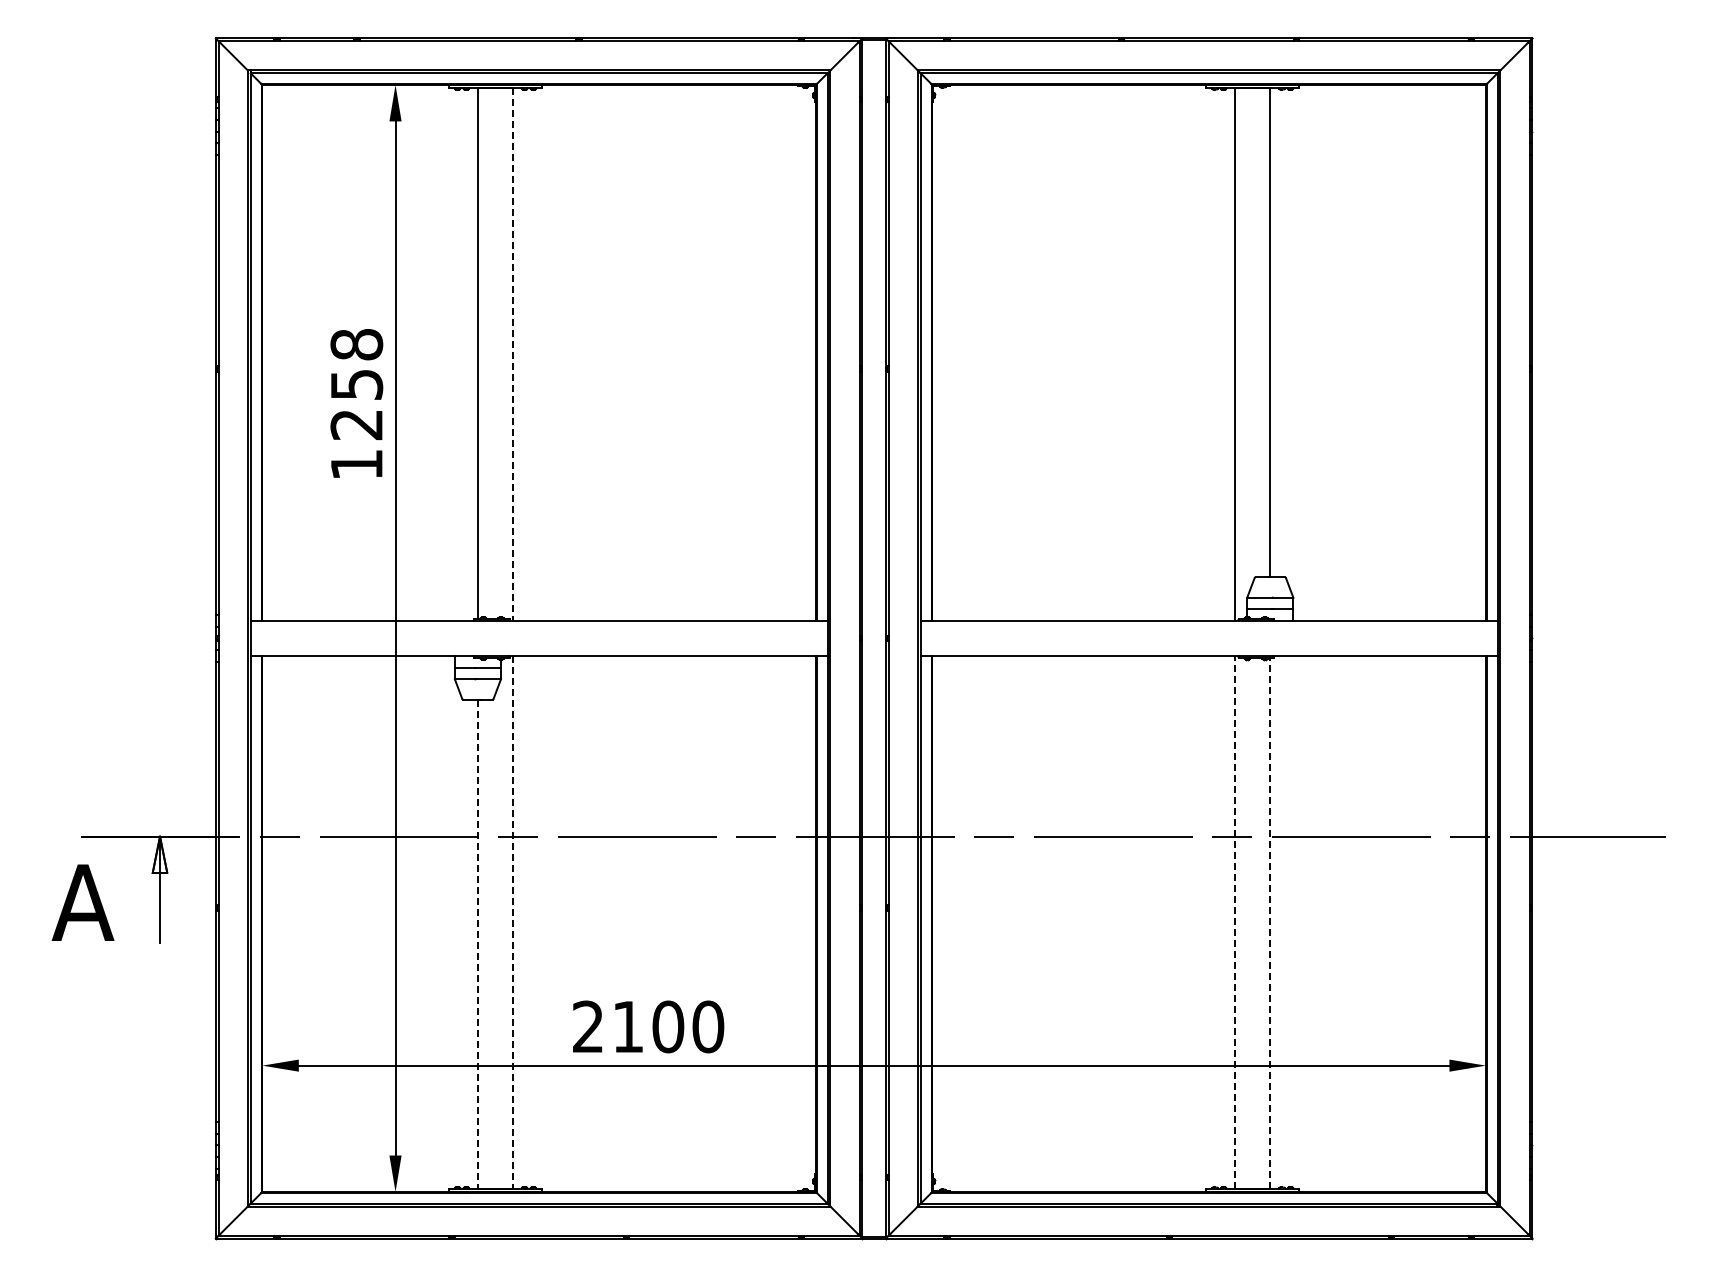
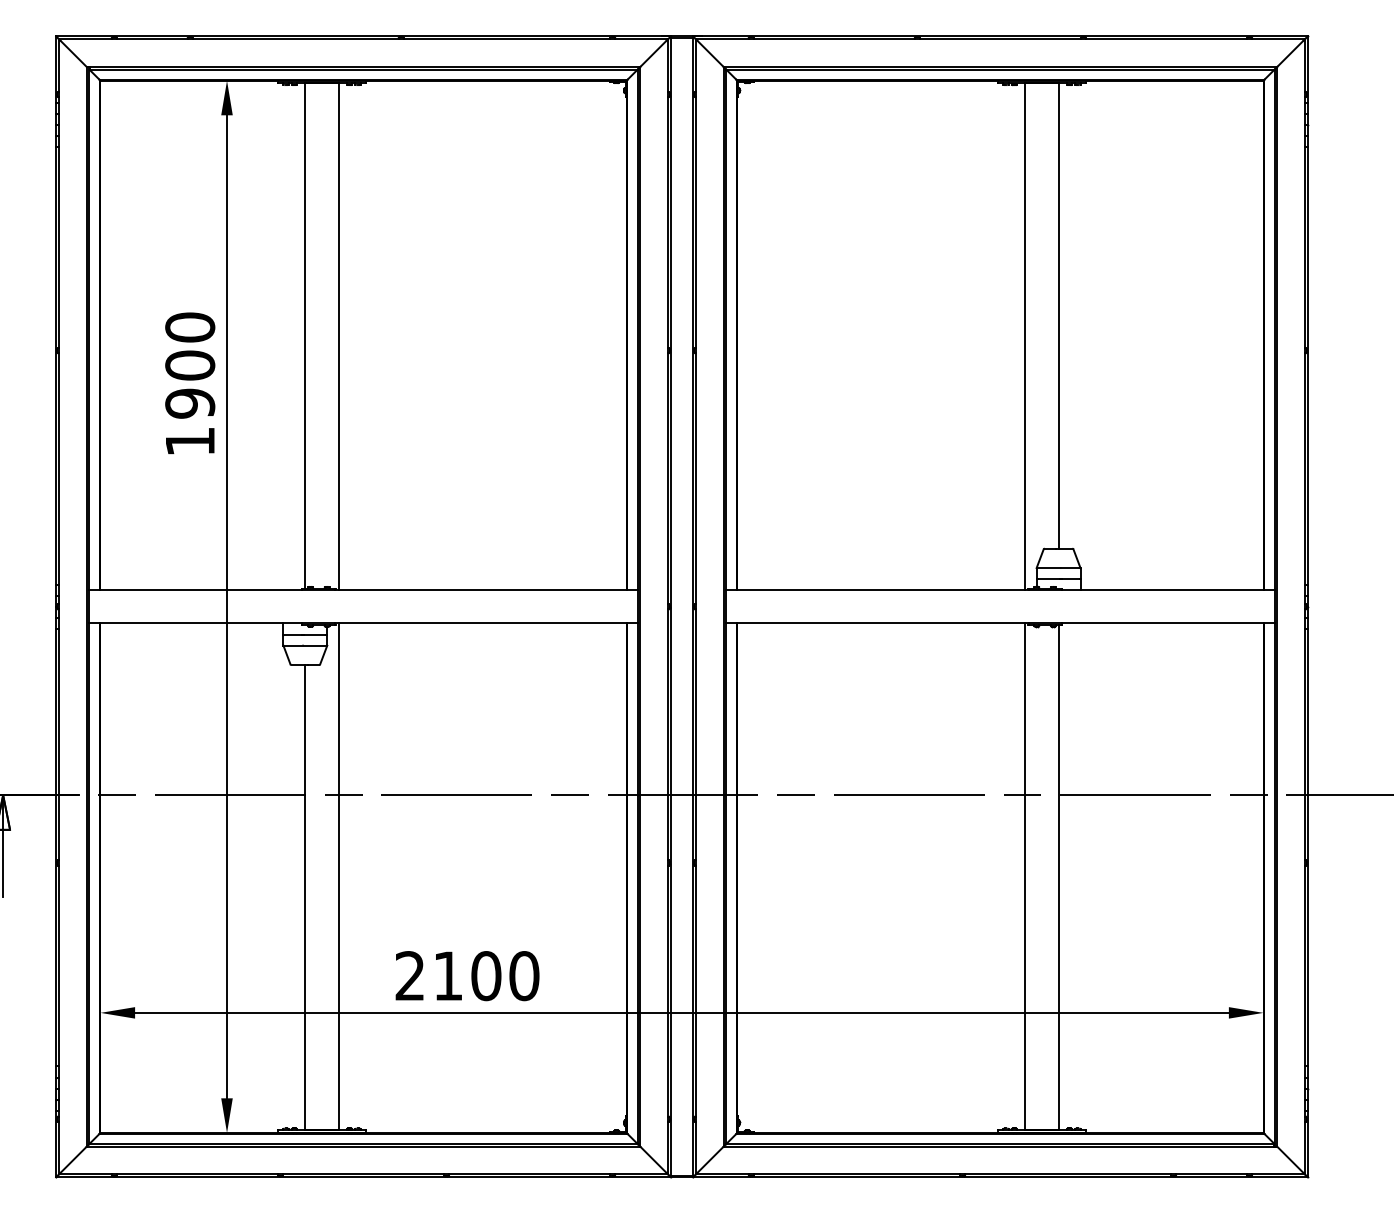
line: (512, 354) -> (338, 336), dashed -> solid
text: (356, 384) -> (189, 365), 1258 -> 1900
line: (512, 922) -> (338, 876), dashed -> solid
line: (1235, 922) -> (1025, 876), dashed -> solid
line: (1270, 923) -> (1058, 877), dashed -> solid
line: (477, 944) -> (304, 897), dashed -> solid

